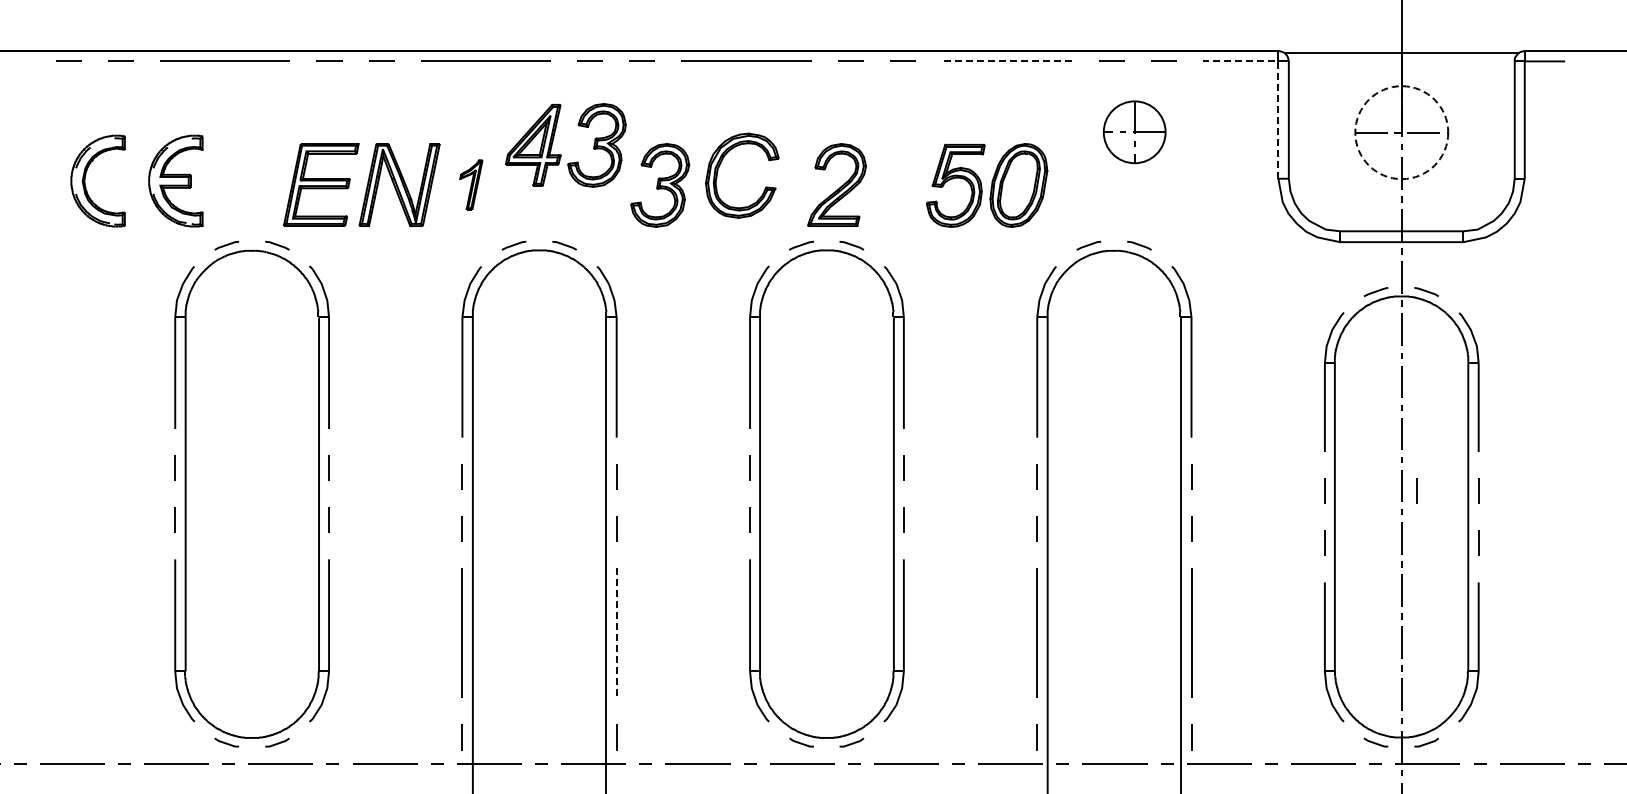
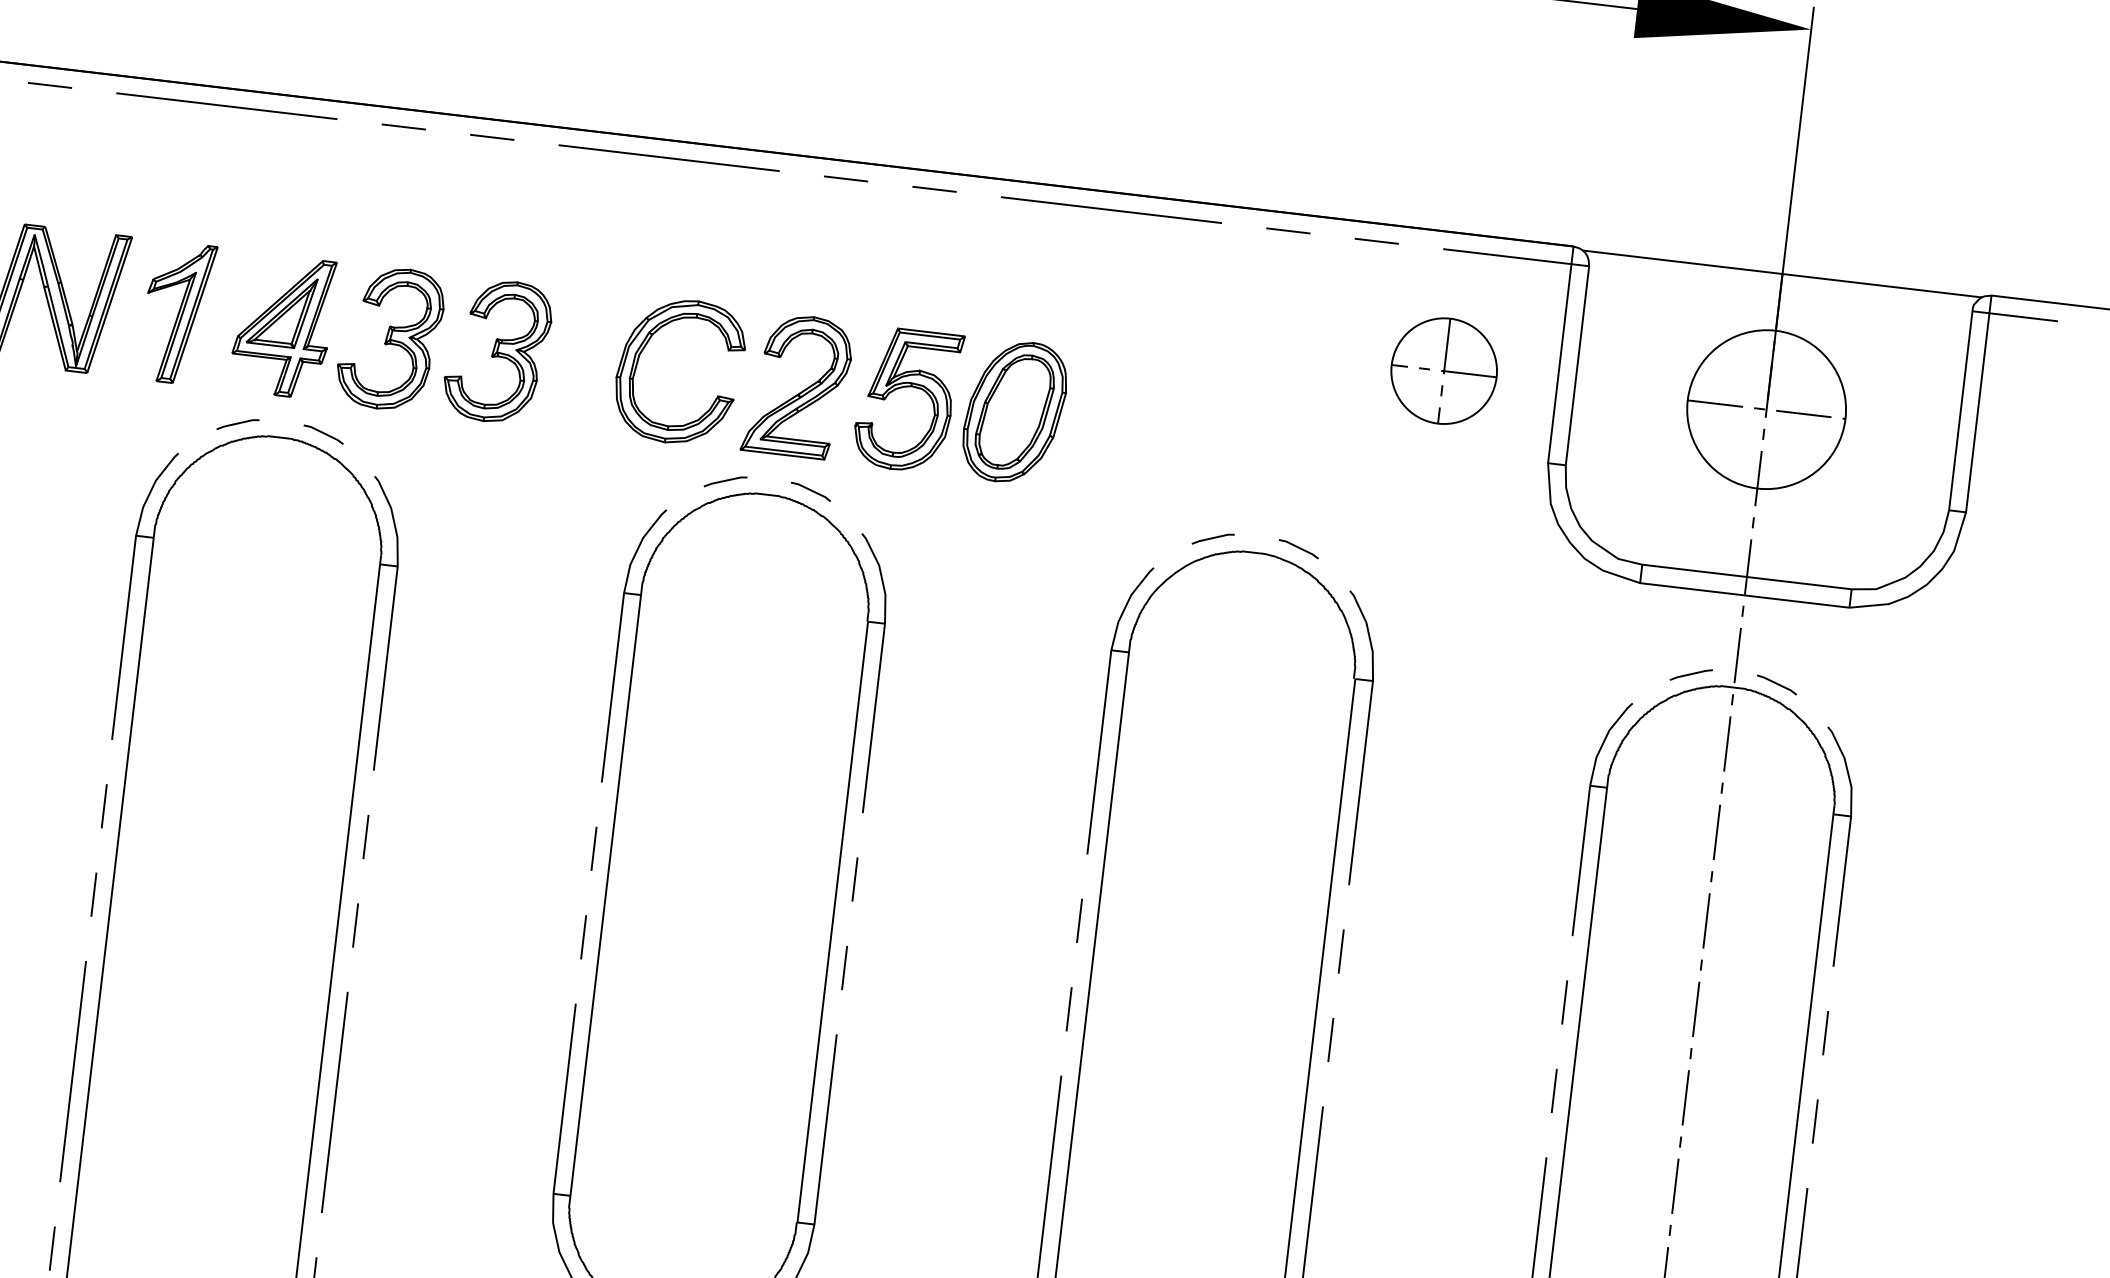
line: (1006, 61) -> (1110, 210), dashed -> solid
line: (1278, 81) -> (1567, 298), dashed -> solid
part: (1134, 132) -> (1443, 371), moved
circle: (1401, 132) -> (1766, 409), dashed -> solid
part: (561, 154) -> (328, 347), moved
part: (720, 165) -> (644, 349), moved
part: (470, 184) -> (176, 311), size x1.67
part: (987, 185) -> (961, 405), moved
line: (1416, 490) -> (1720, 1019), removed
line: (616, 633) -> (334, 1102), dashed -> solid

